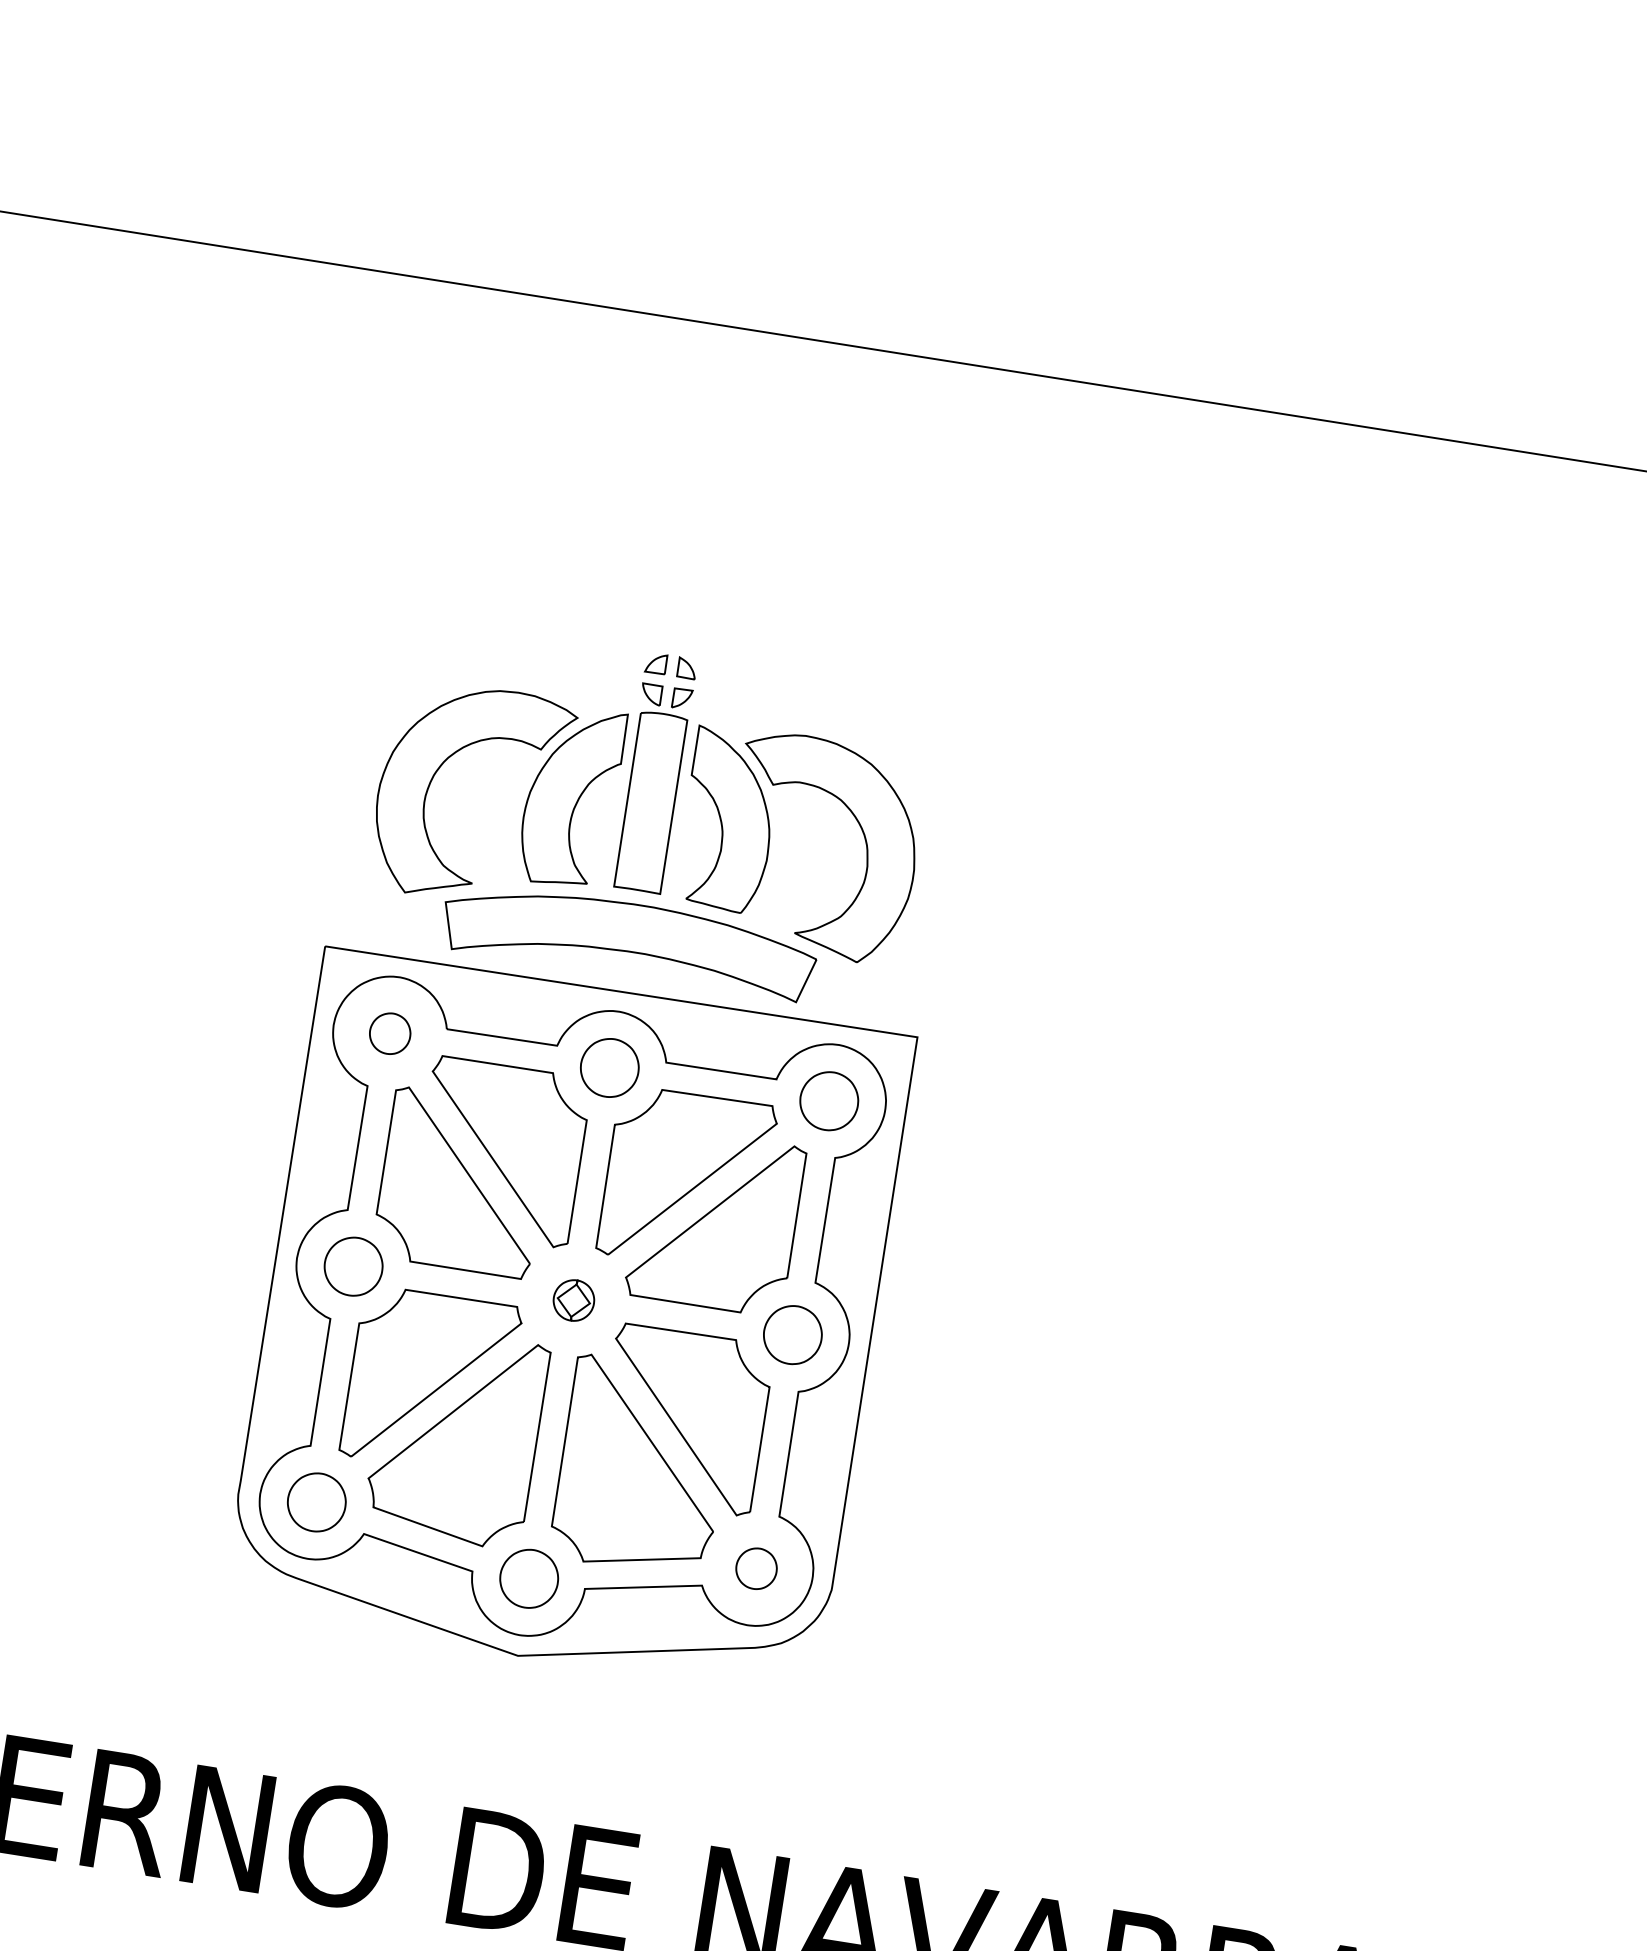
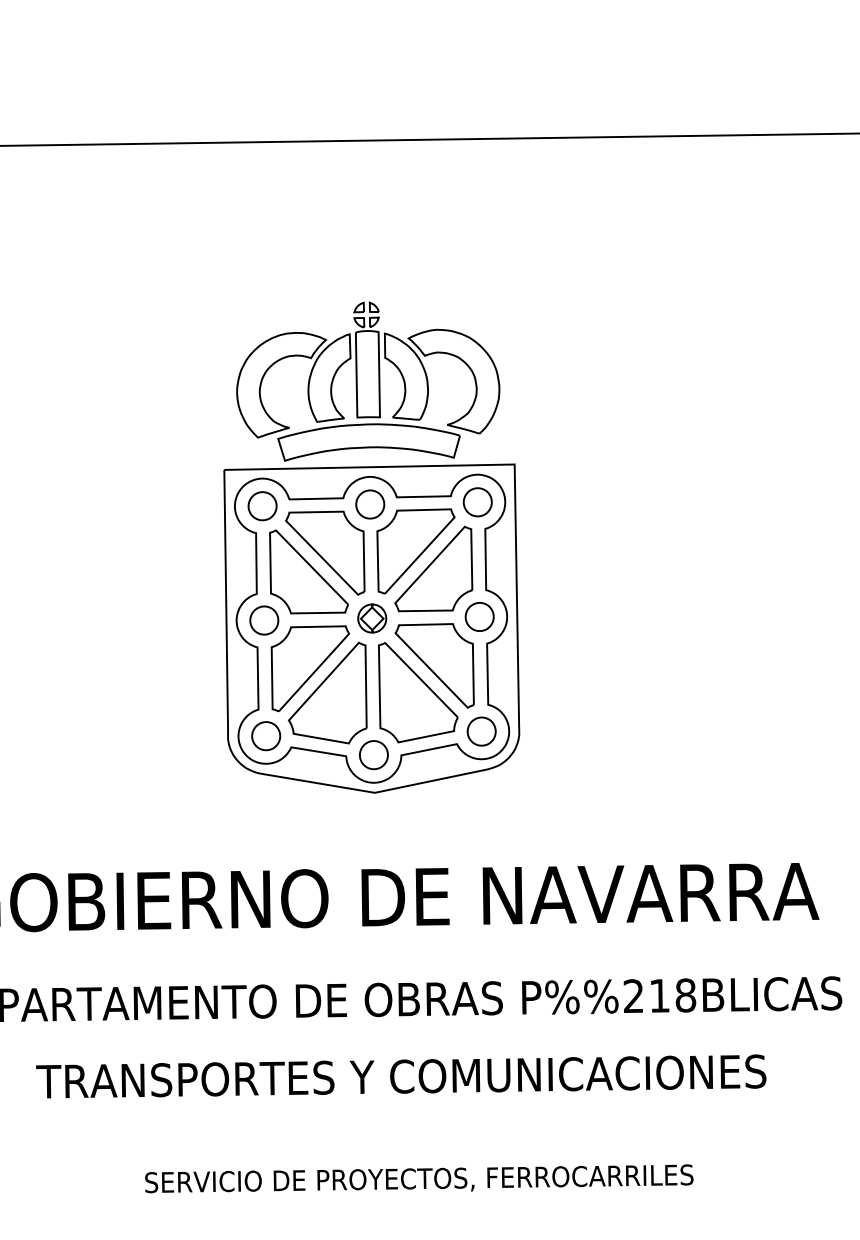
part: (389, 1034) -> (262, 506), size x1.43
part: (574, 1300) -> (372, 618), size x1.43
part: (756, 1568) -> (481, 731), size x1.43

